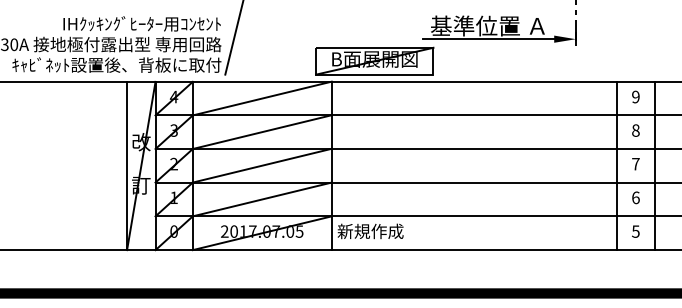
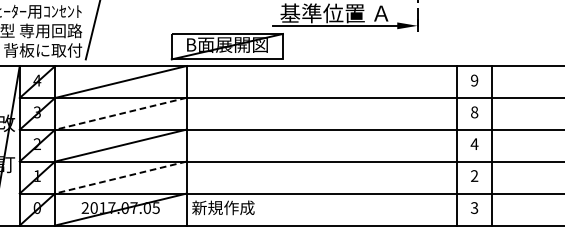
line: (261, 132) -> (120, 114), solid -> dashed
text: (635, 164) -> (474, 144), 7 -> 4
text: (635, 197) -> (474, 175), 6 -> 2
line: (261, 199) -> (120, 177), solid -> dashed
text: (635, 230) -> (474, 206), 5 -> 3

